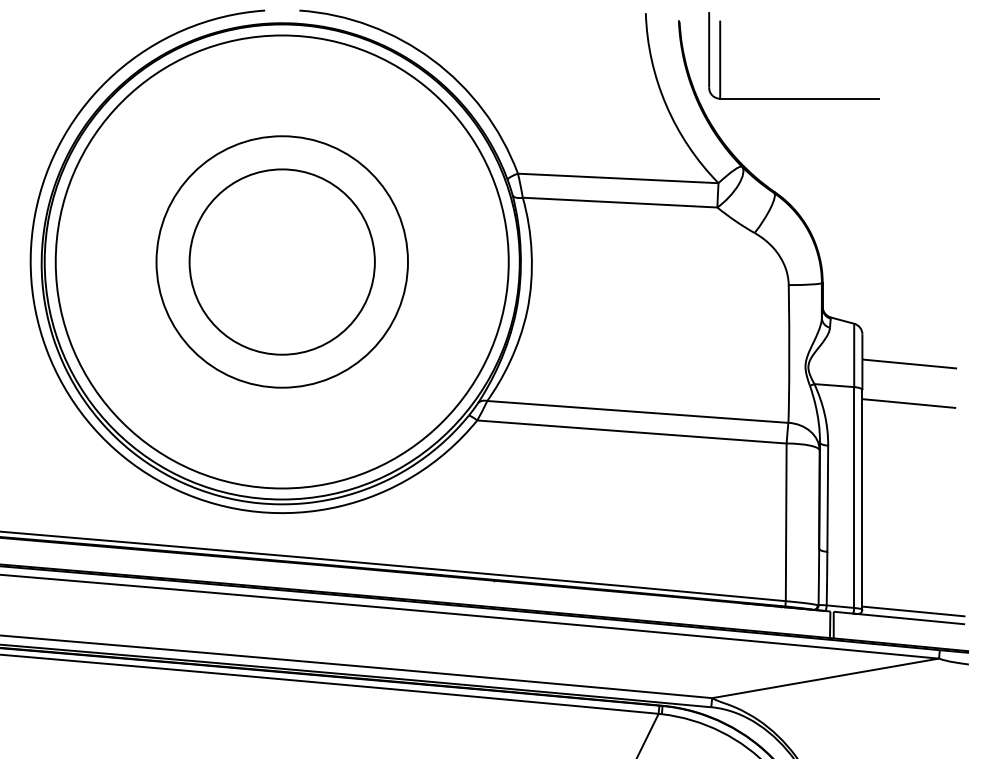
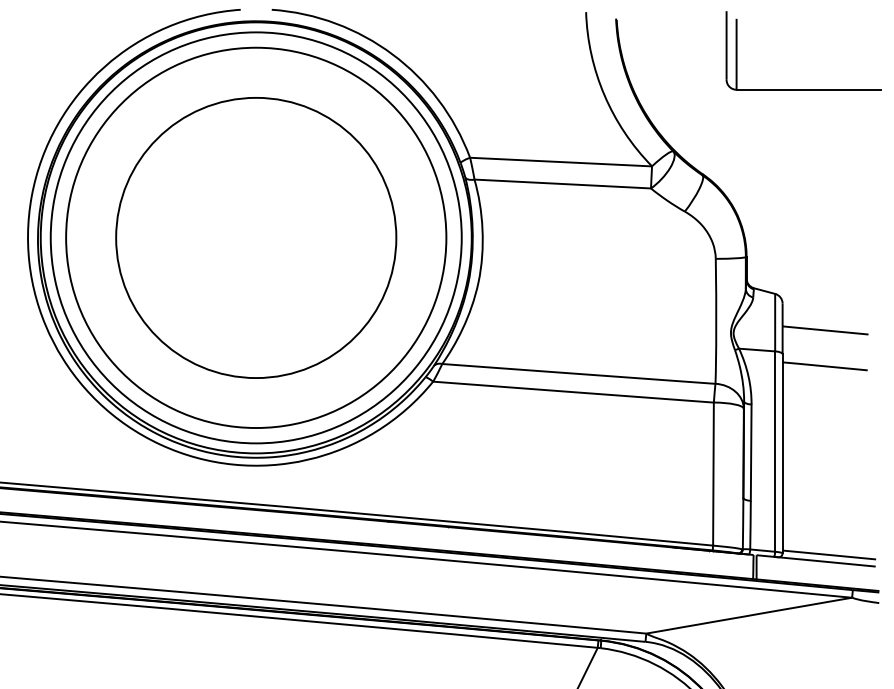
part: (793, 98) -> (803, 89), moved
circle: (282, 261) -> (256, 237), size x1.67
circle: (282, 261) -> (256, 237), size x1.67

